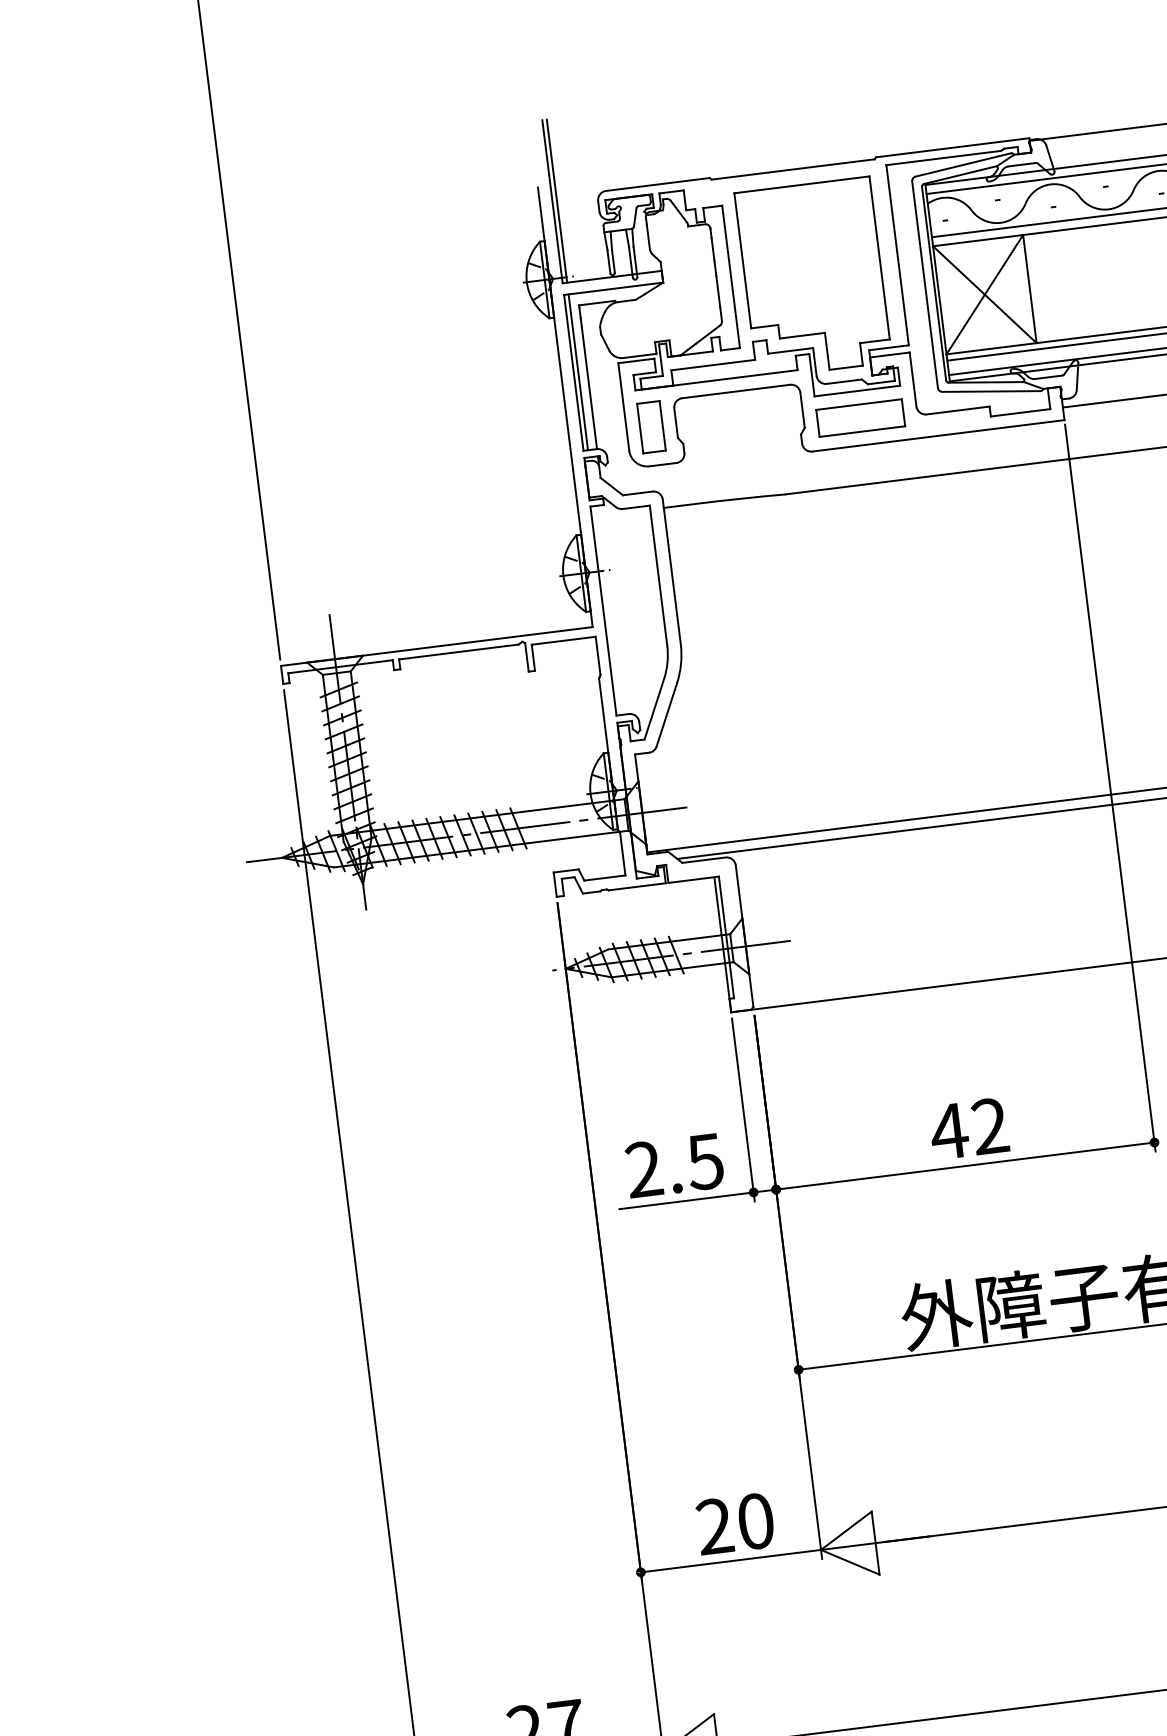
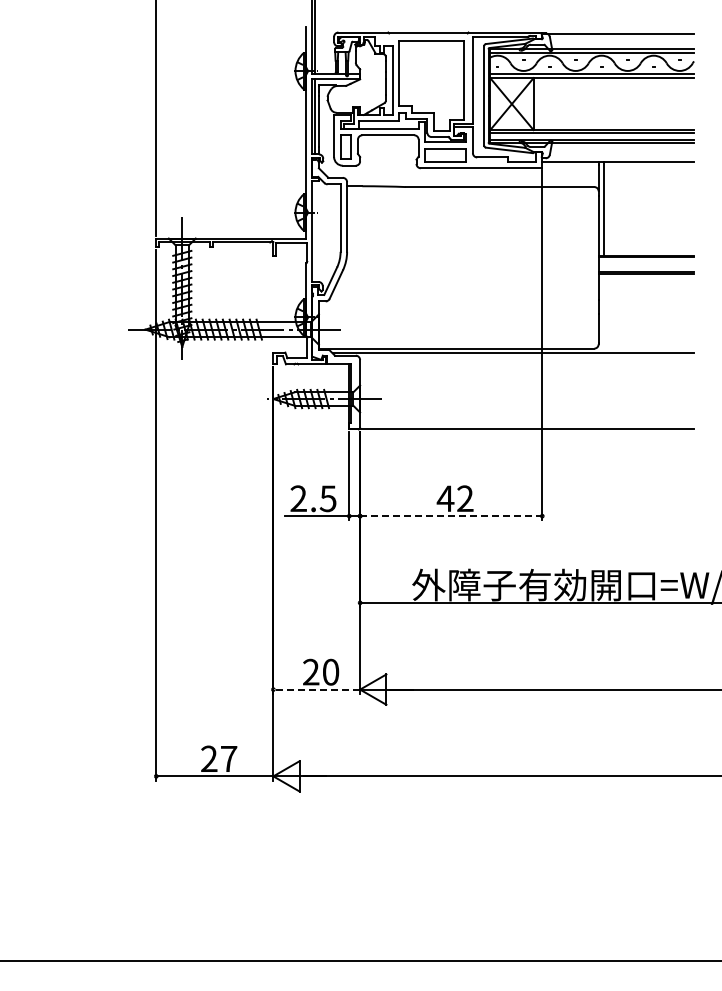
line: (966, 1166) -> (451, 516), solid -> dashed
line: (730, 1560) -> (316, 689), solid -> dashed

